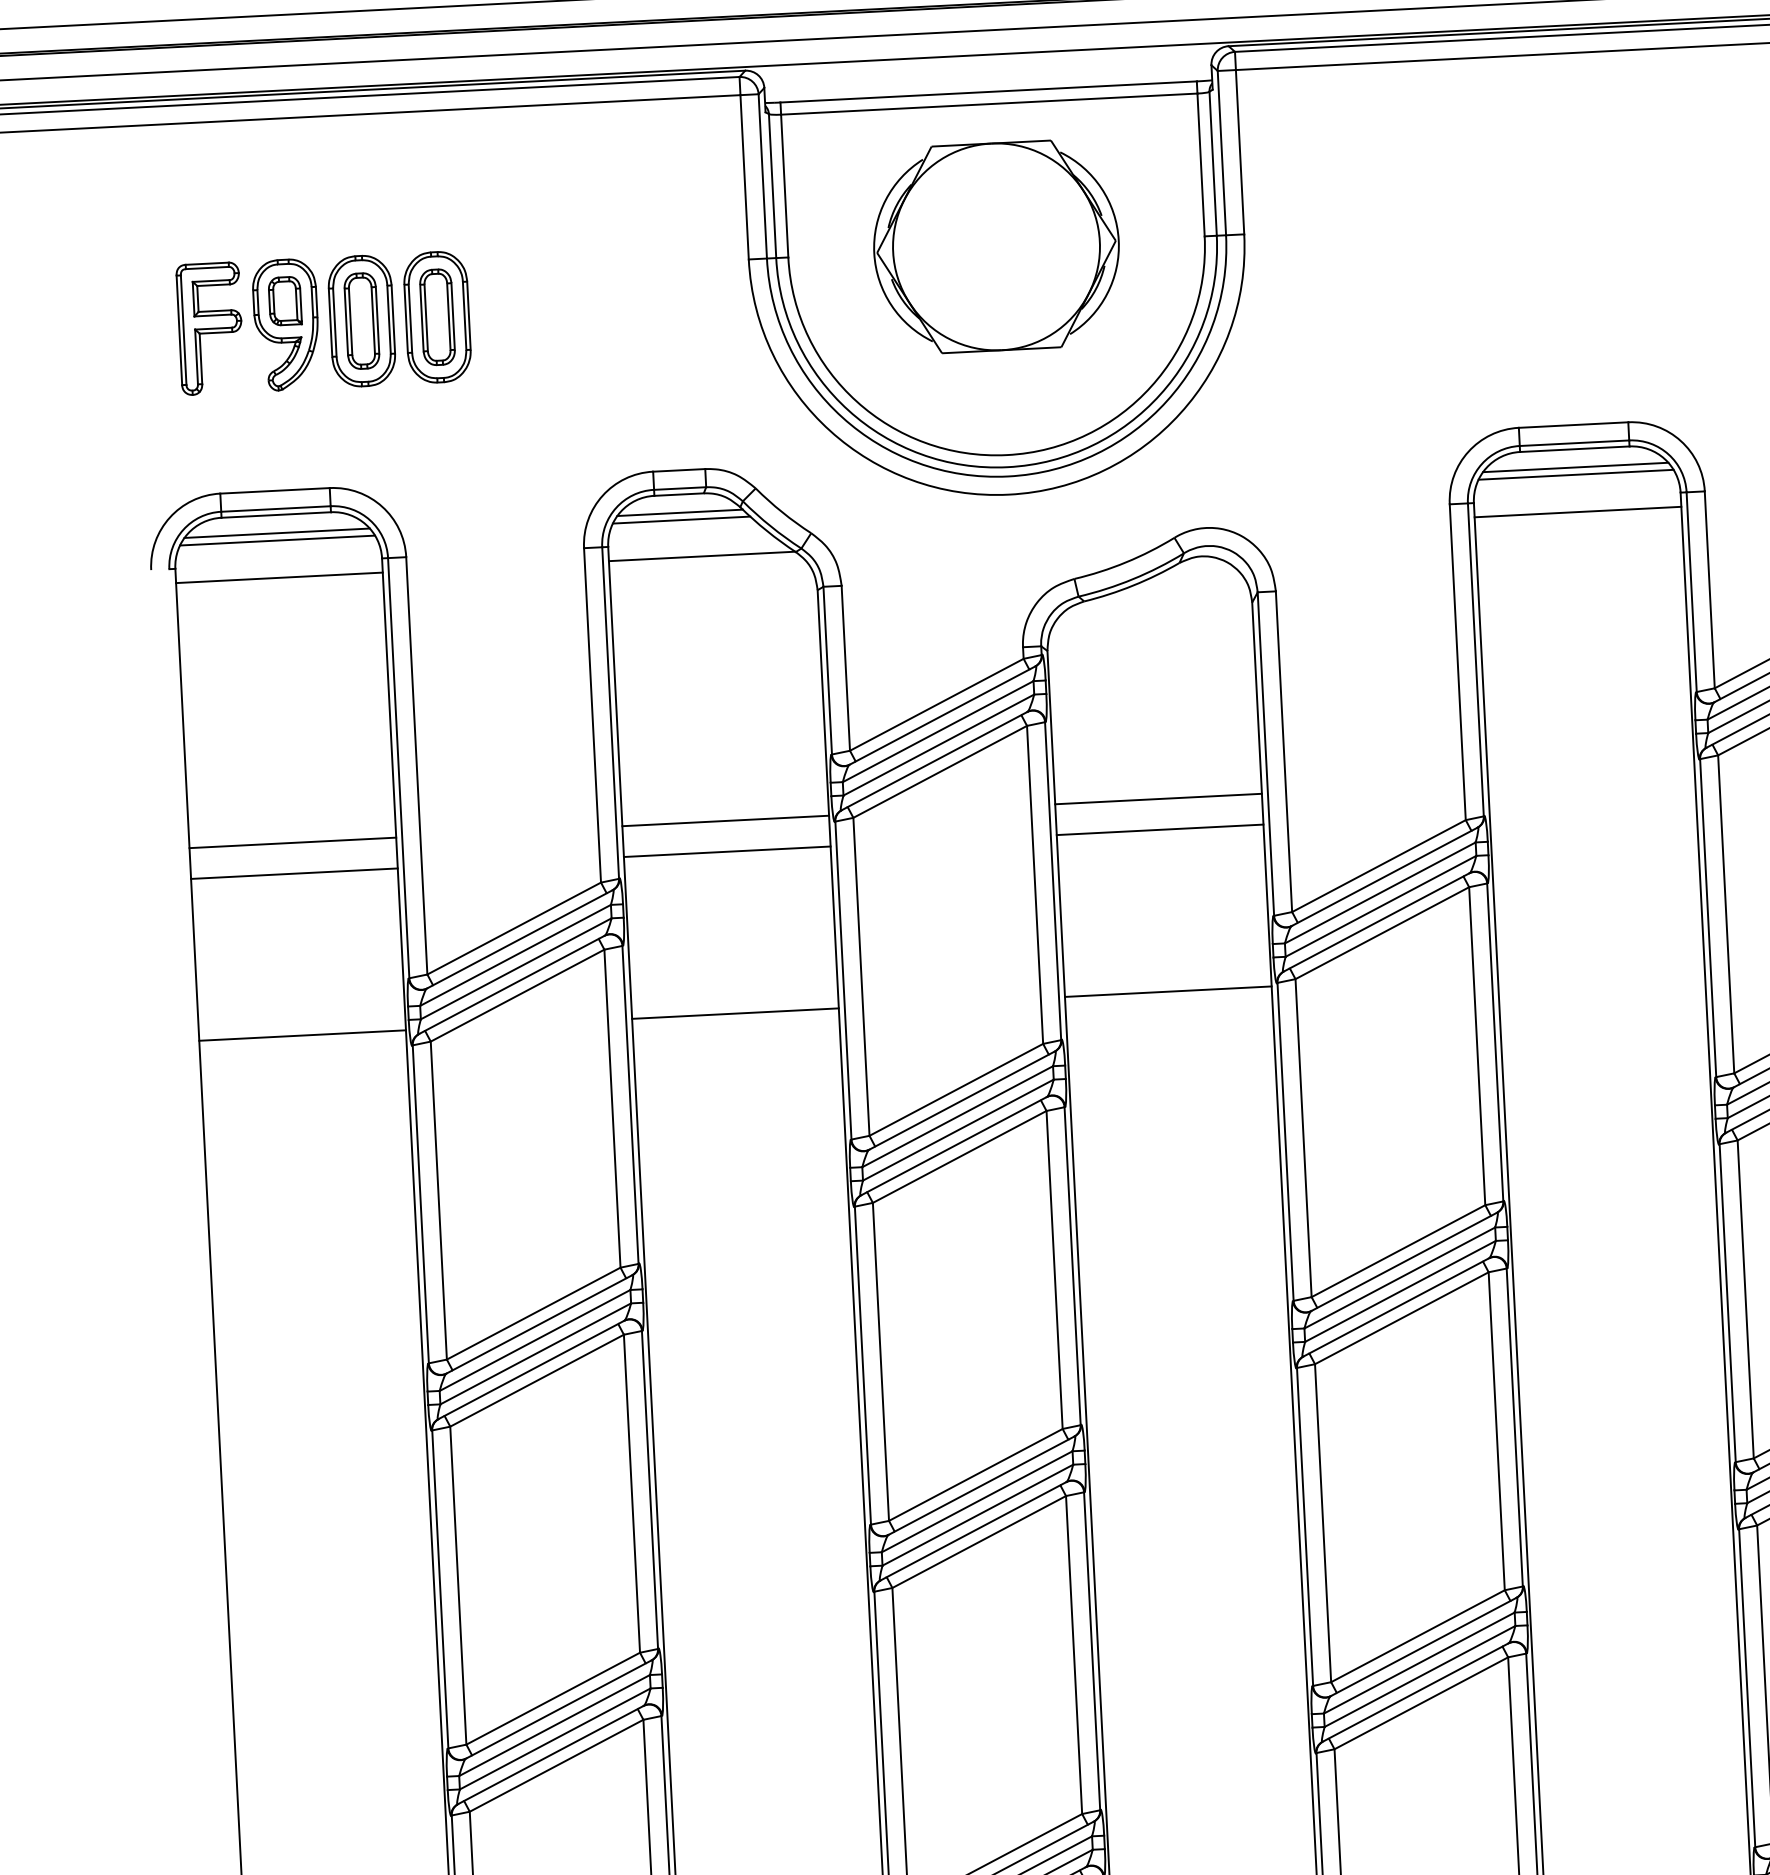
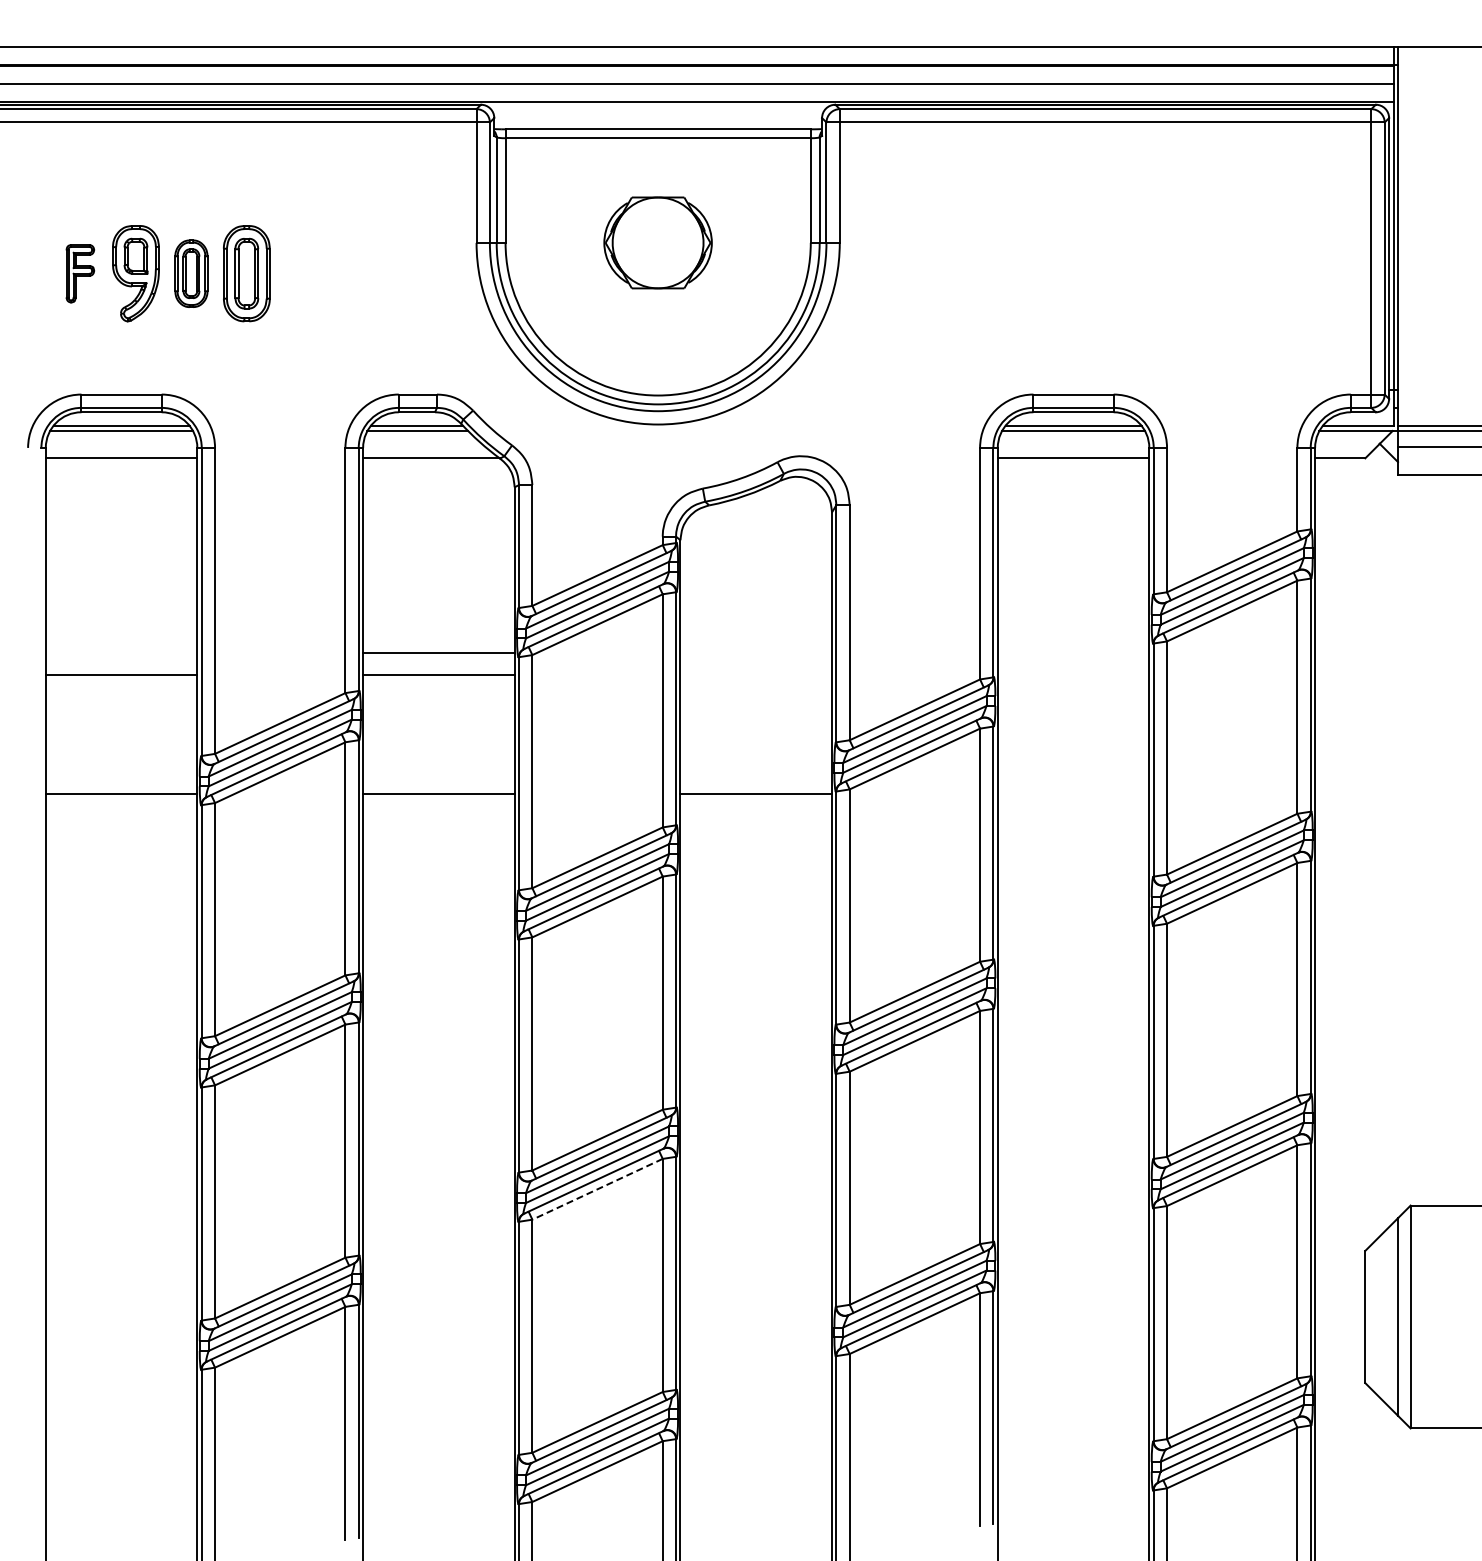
part: (995, 246) -> (657, 242), size x0.6
part: (362, 320) -> (191, 273), size x0.7
part: (210, 328) -> (80, 273), size x0.6
line: (1158, 798) -> (756, 652), removed
line: (1160, 830) -> (756, 675), removed
line: (292, 842) -> (121, 652), removed
line: (979, 1542) -> (597, 1189), solid -> dashed

